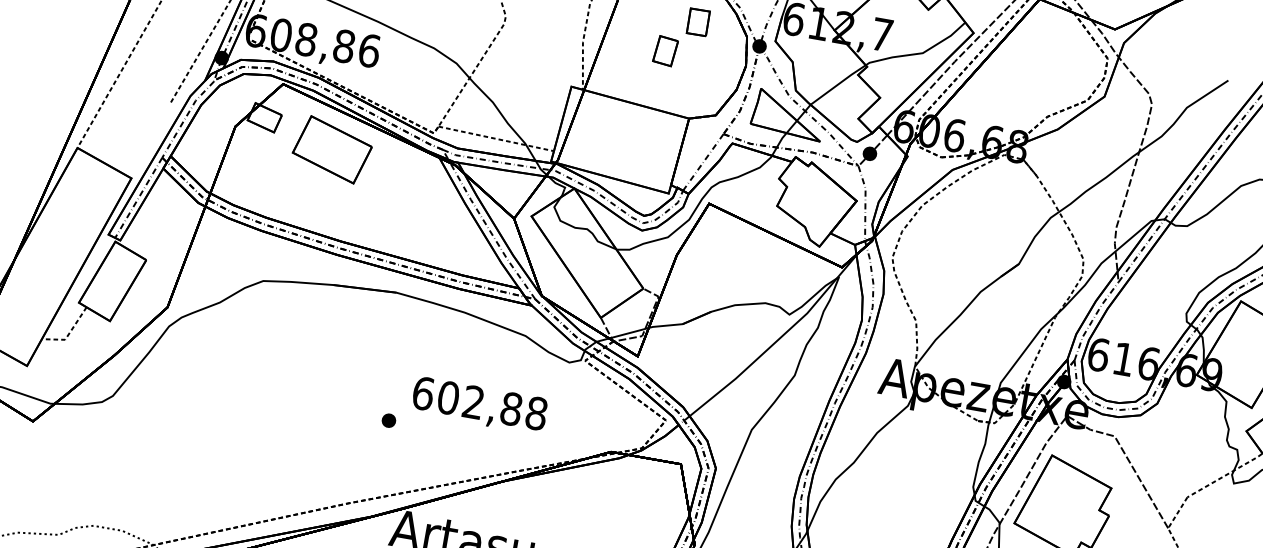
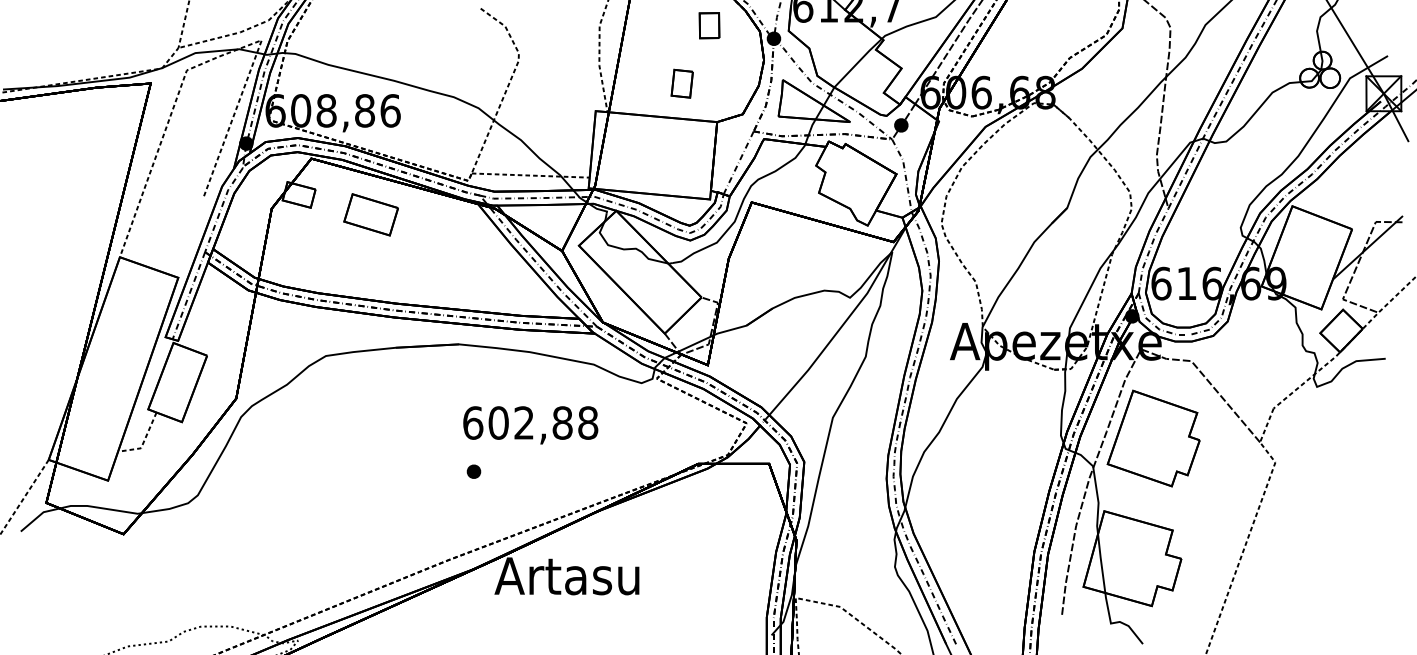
part: (664, 50) -> (681, 83), moved
part: (331, 149) -> (370, 214), size x0.7
text: (479, 405) -> (530, 425), moved

